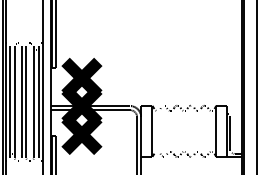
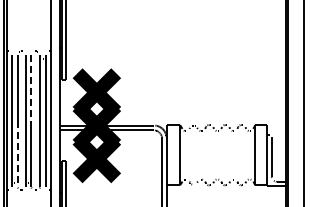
line: (26, 74) -> (31, 88), solid -> dashed
line: (14, 130) -> (17, 154), solid -> dashed

